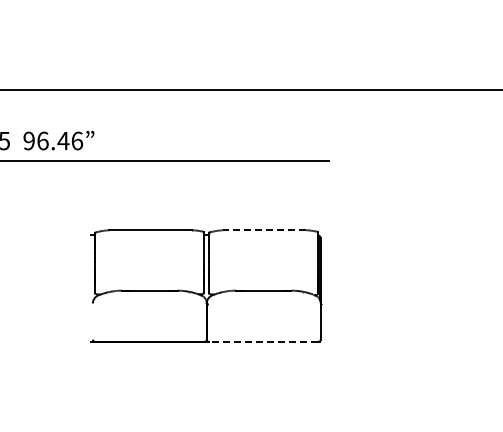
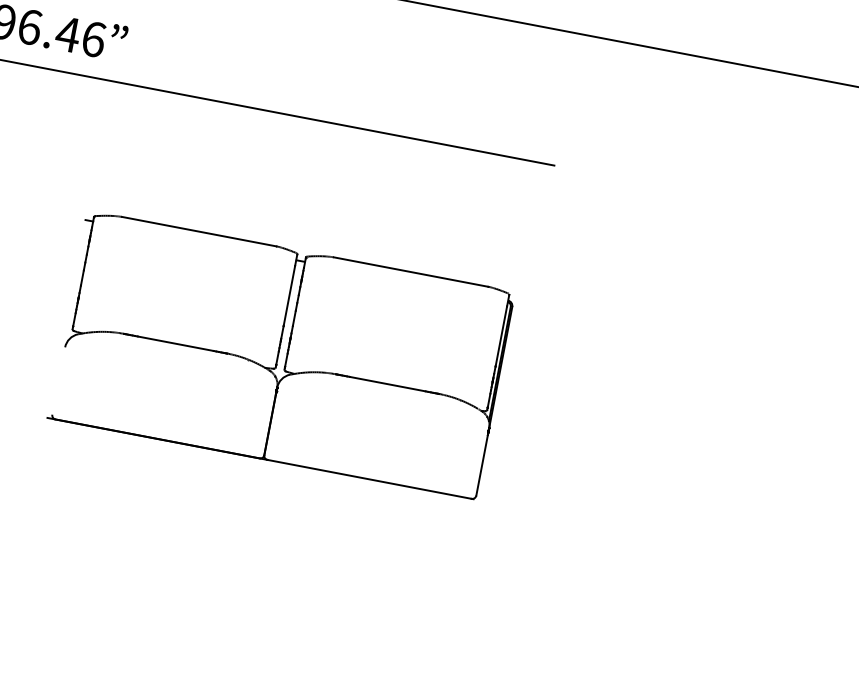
line: (264, 230) -> (410, 272), dashed -> solid
line: (263, 341) -> (369, 478), dashed -> solid

